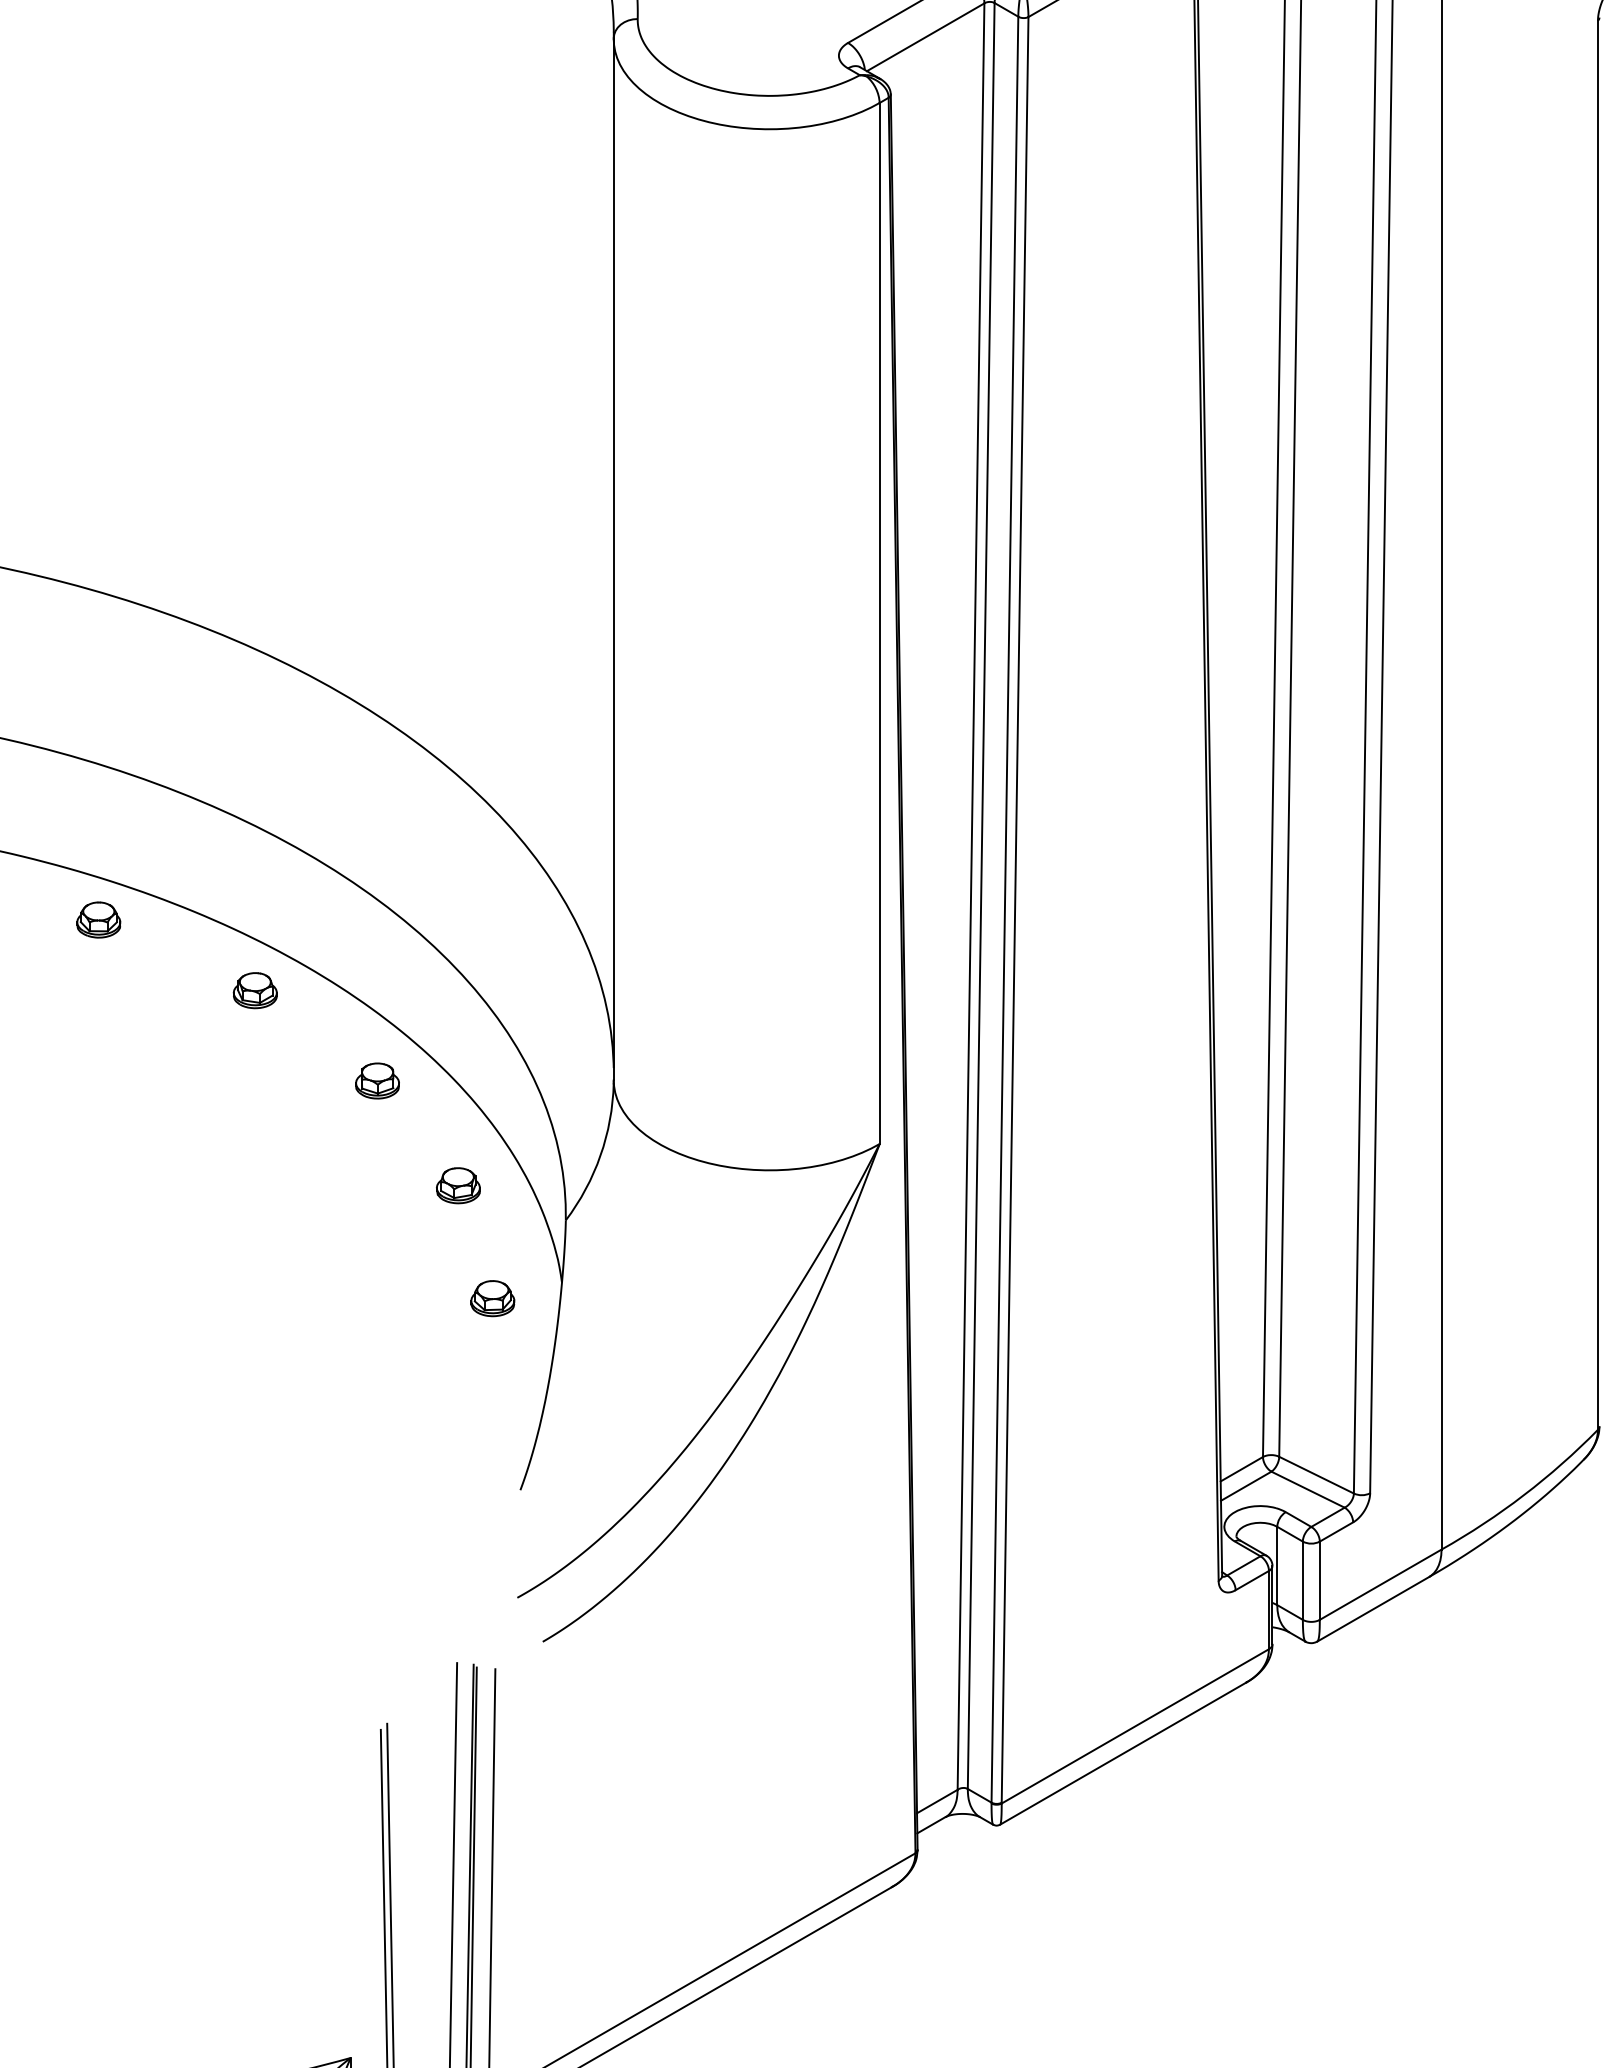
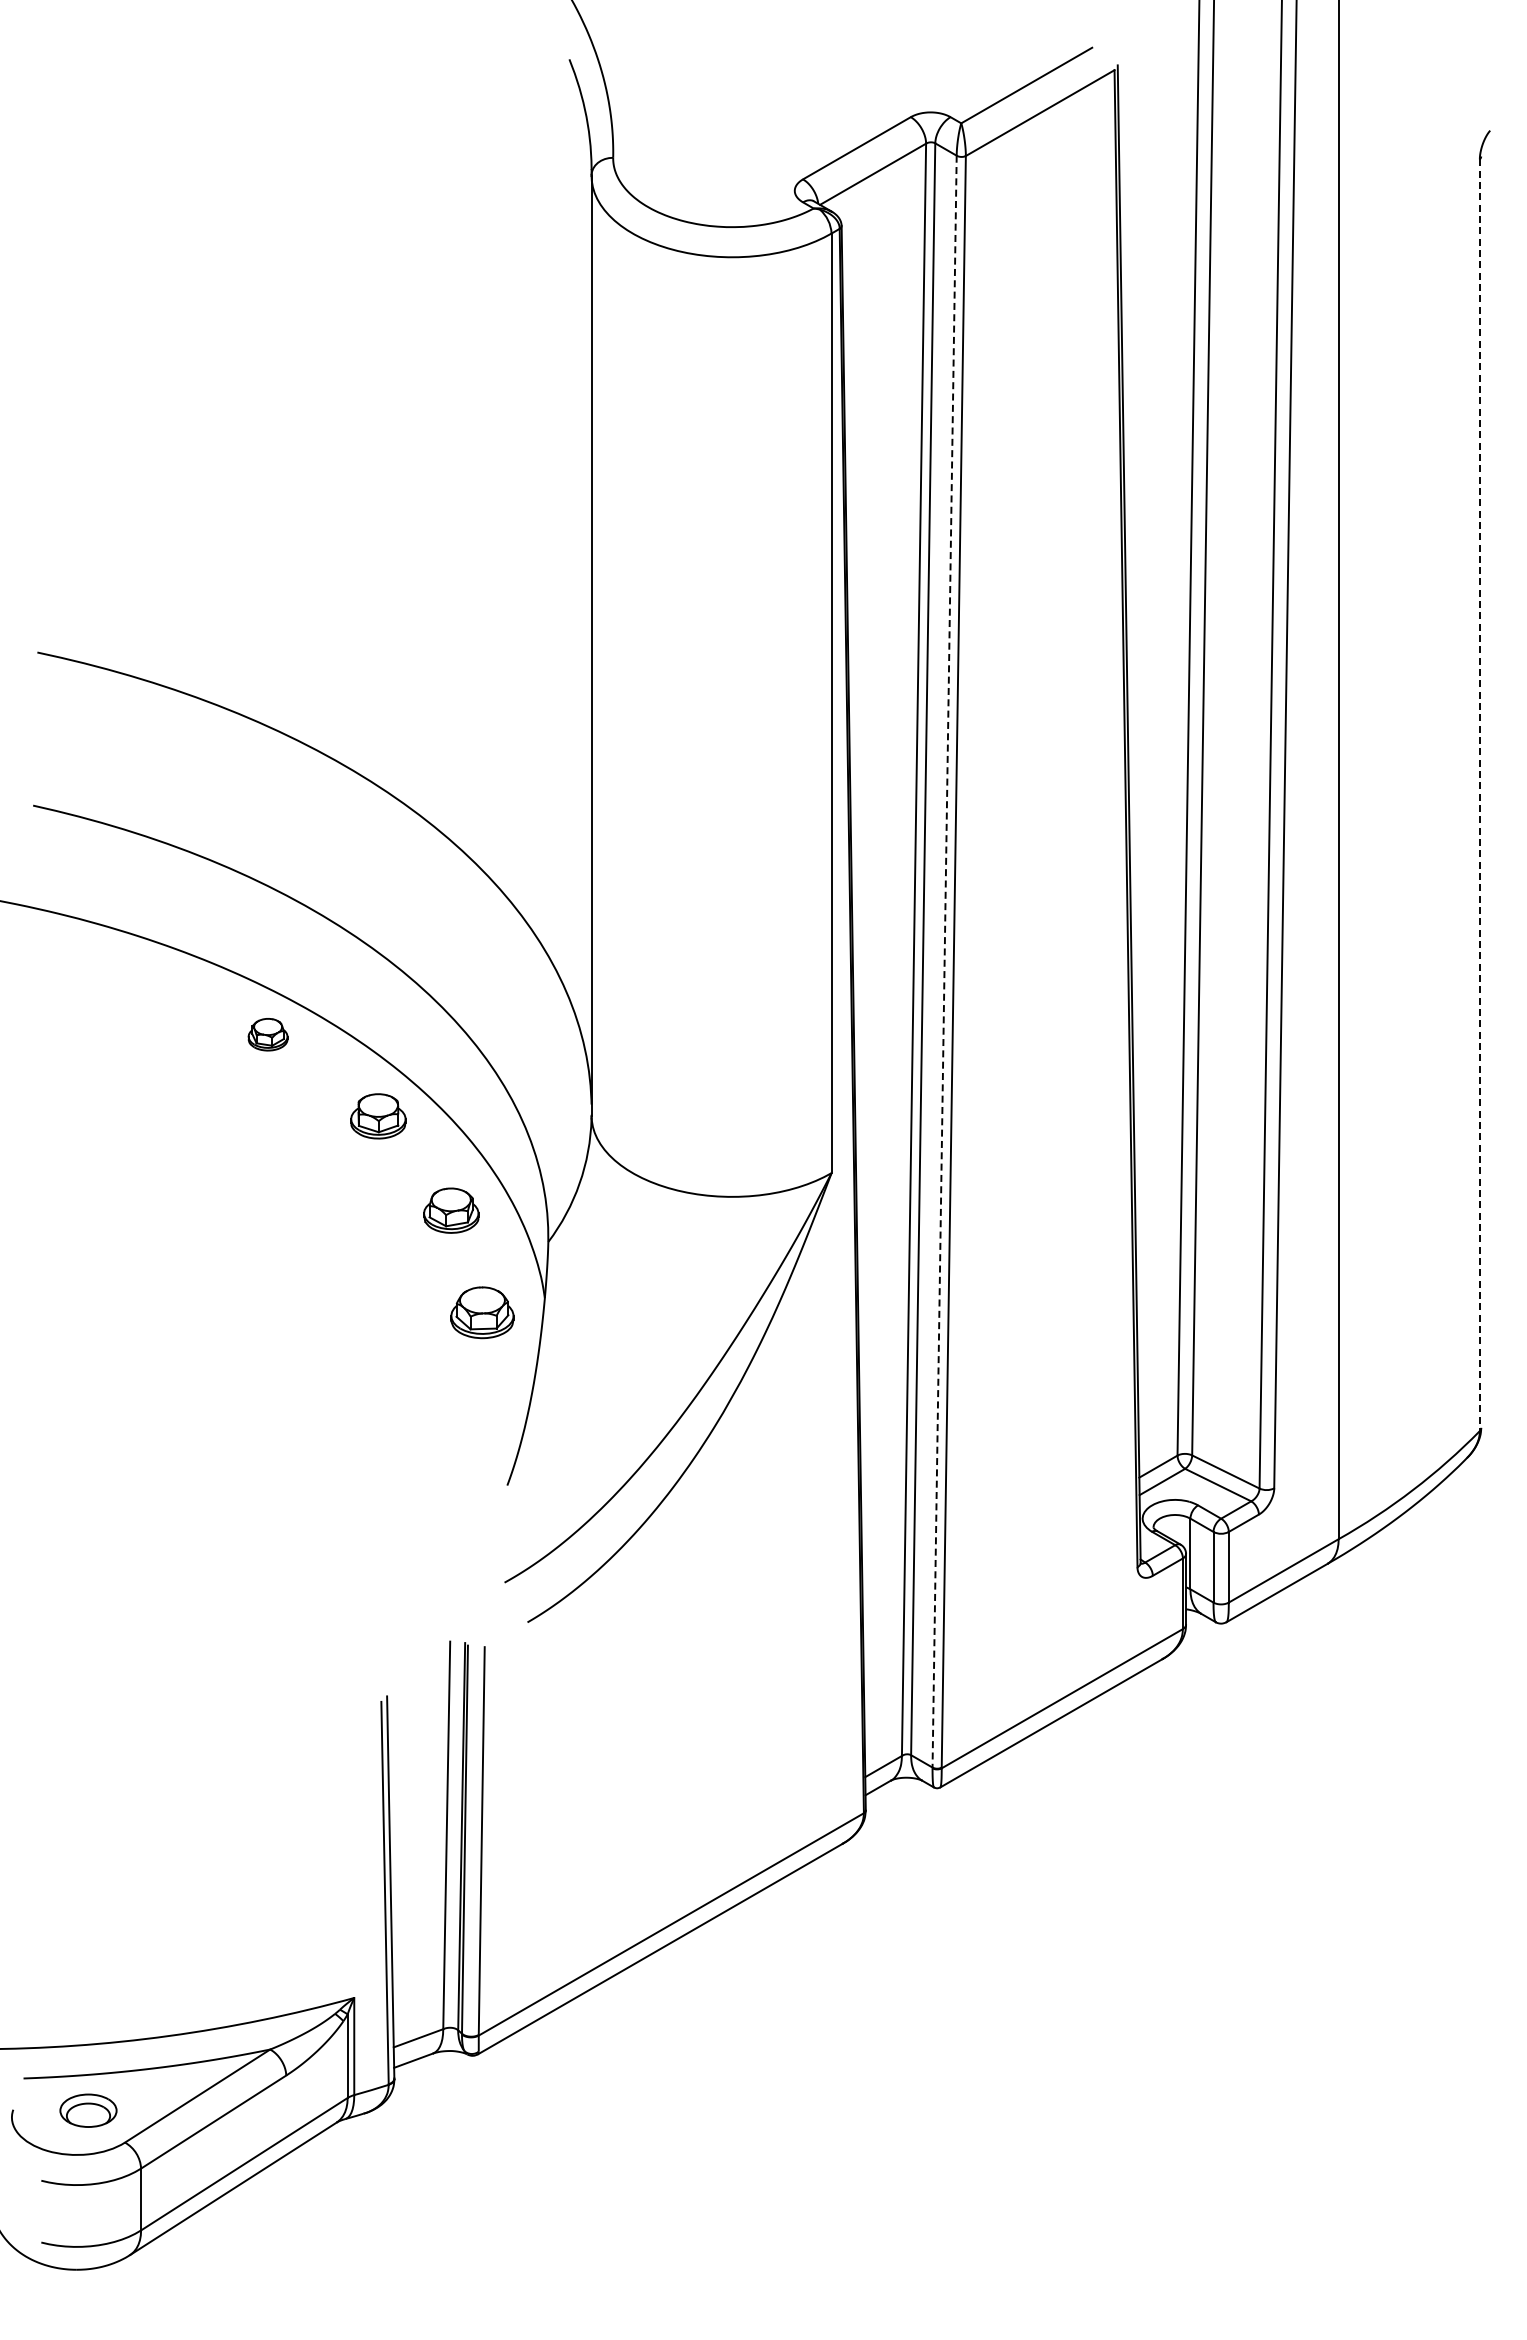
line: (1597, 725) -> (1479, 795), solid -> dashed
line: (1004, 910) -> (944, 962), solid -> dashed
part: (98, 919) -> (126, 970), removed
part: (377, 1080) -> (378, 1115), size x1.4
part: (458, 1185) -> (451, 1210), size x1.4
part: (492, 1298) -> (482, 1312), size x1.6

